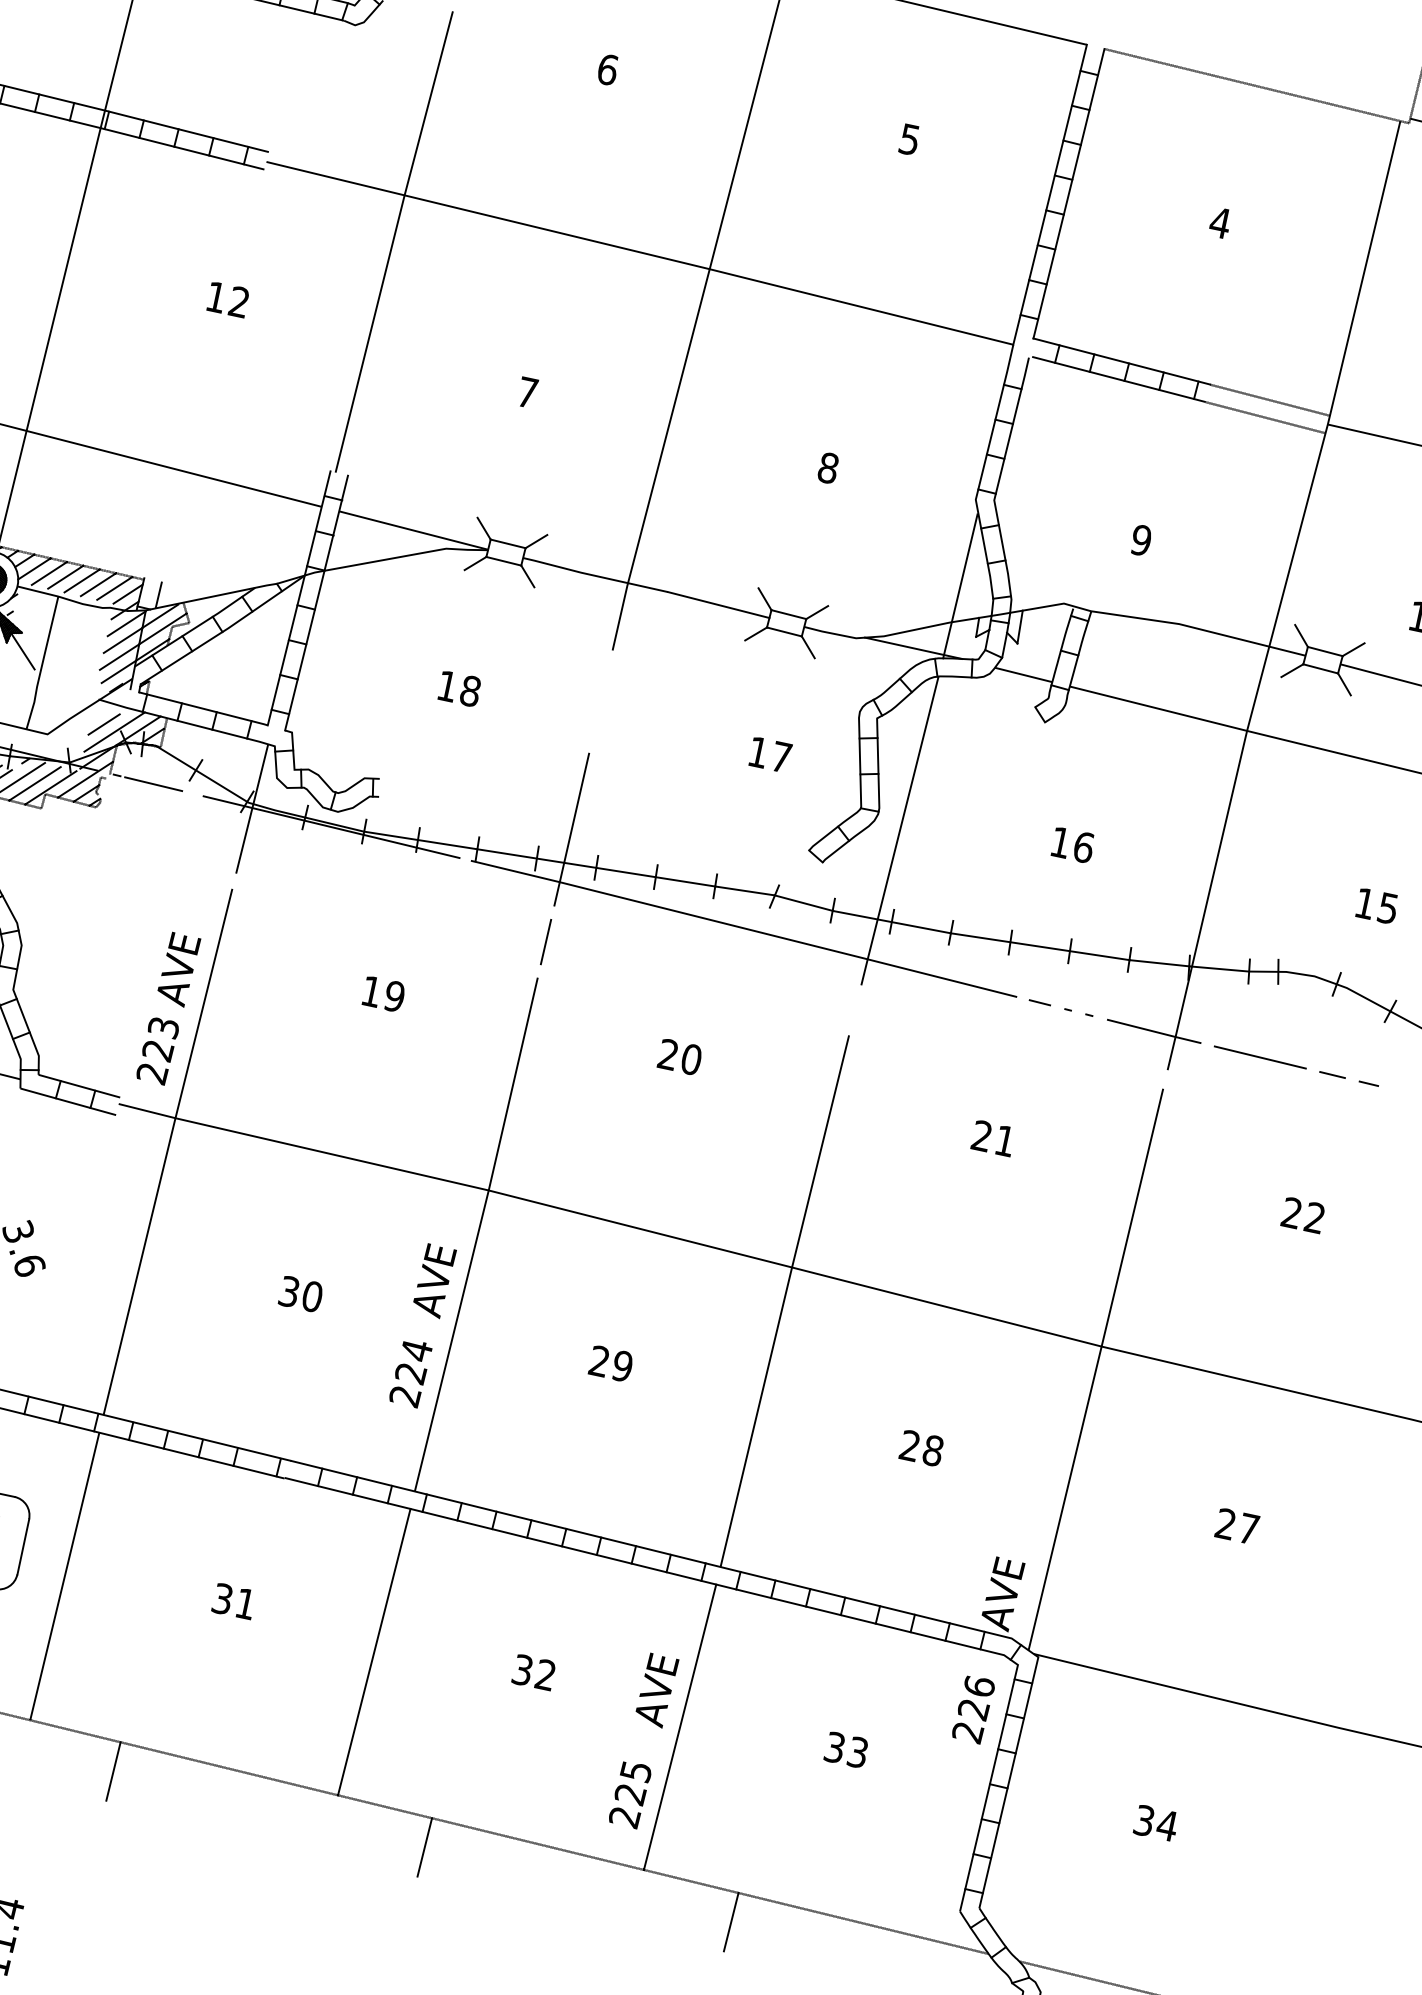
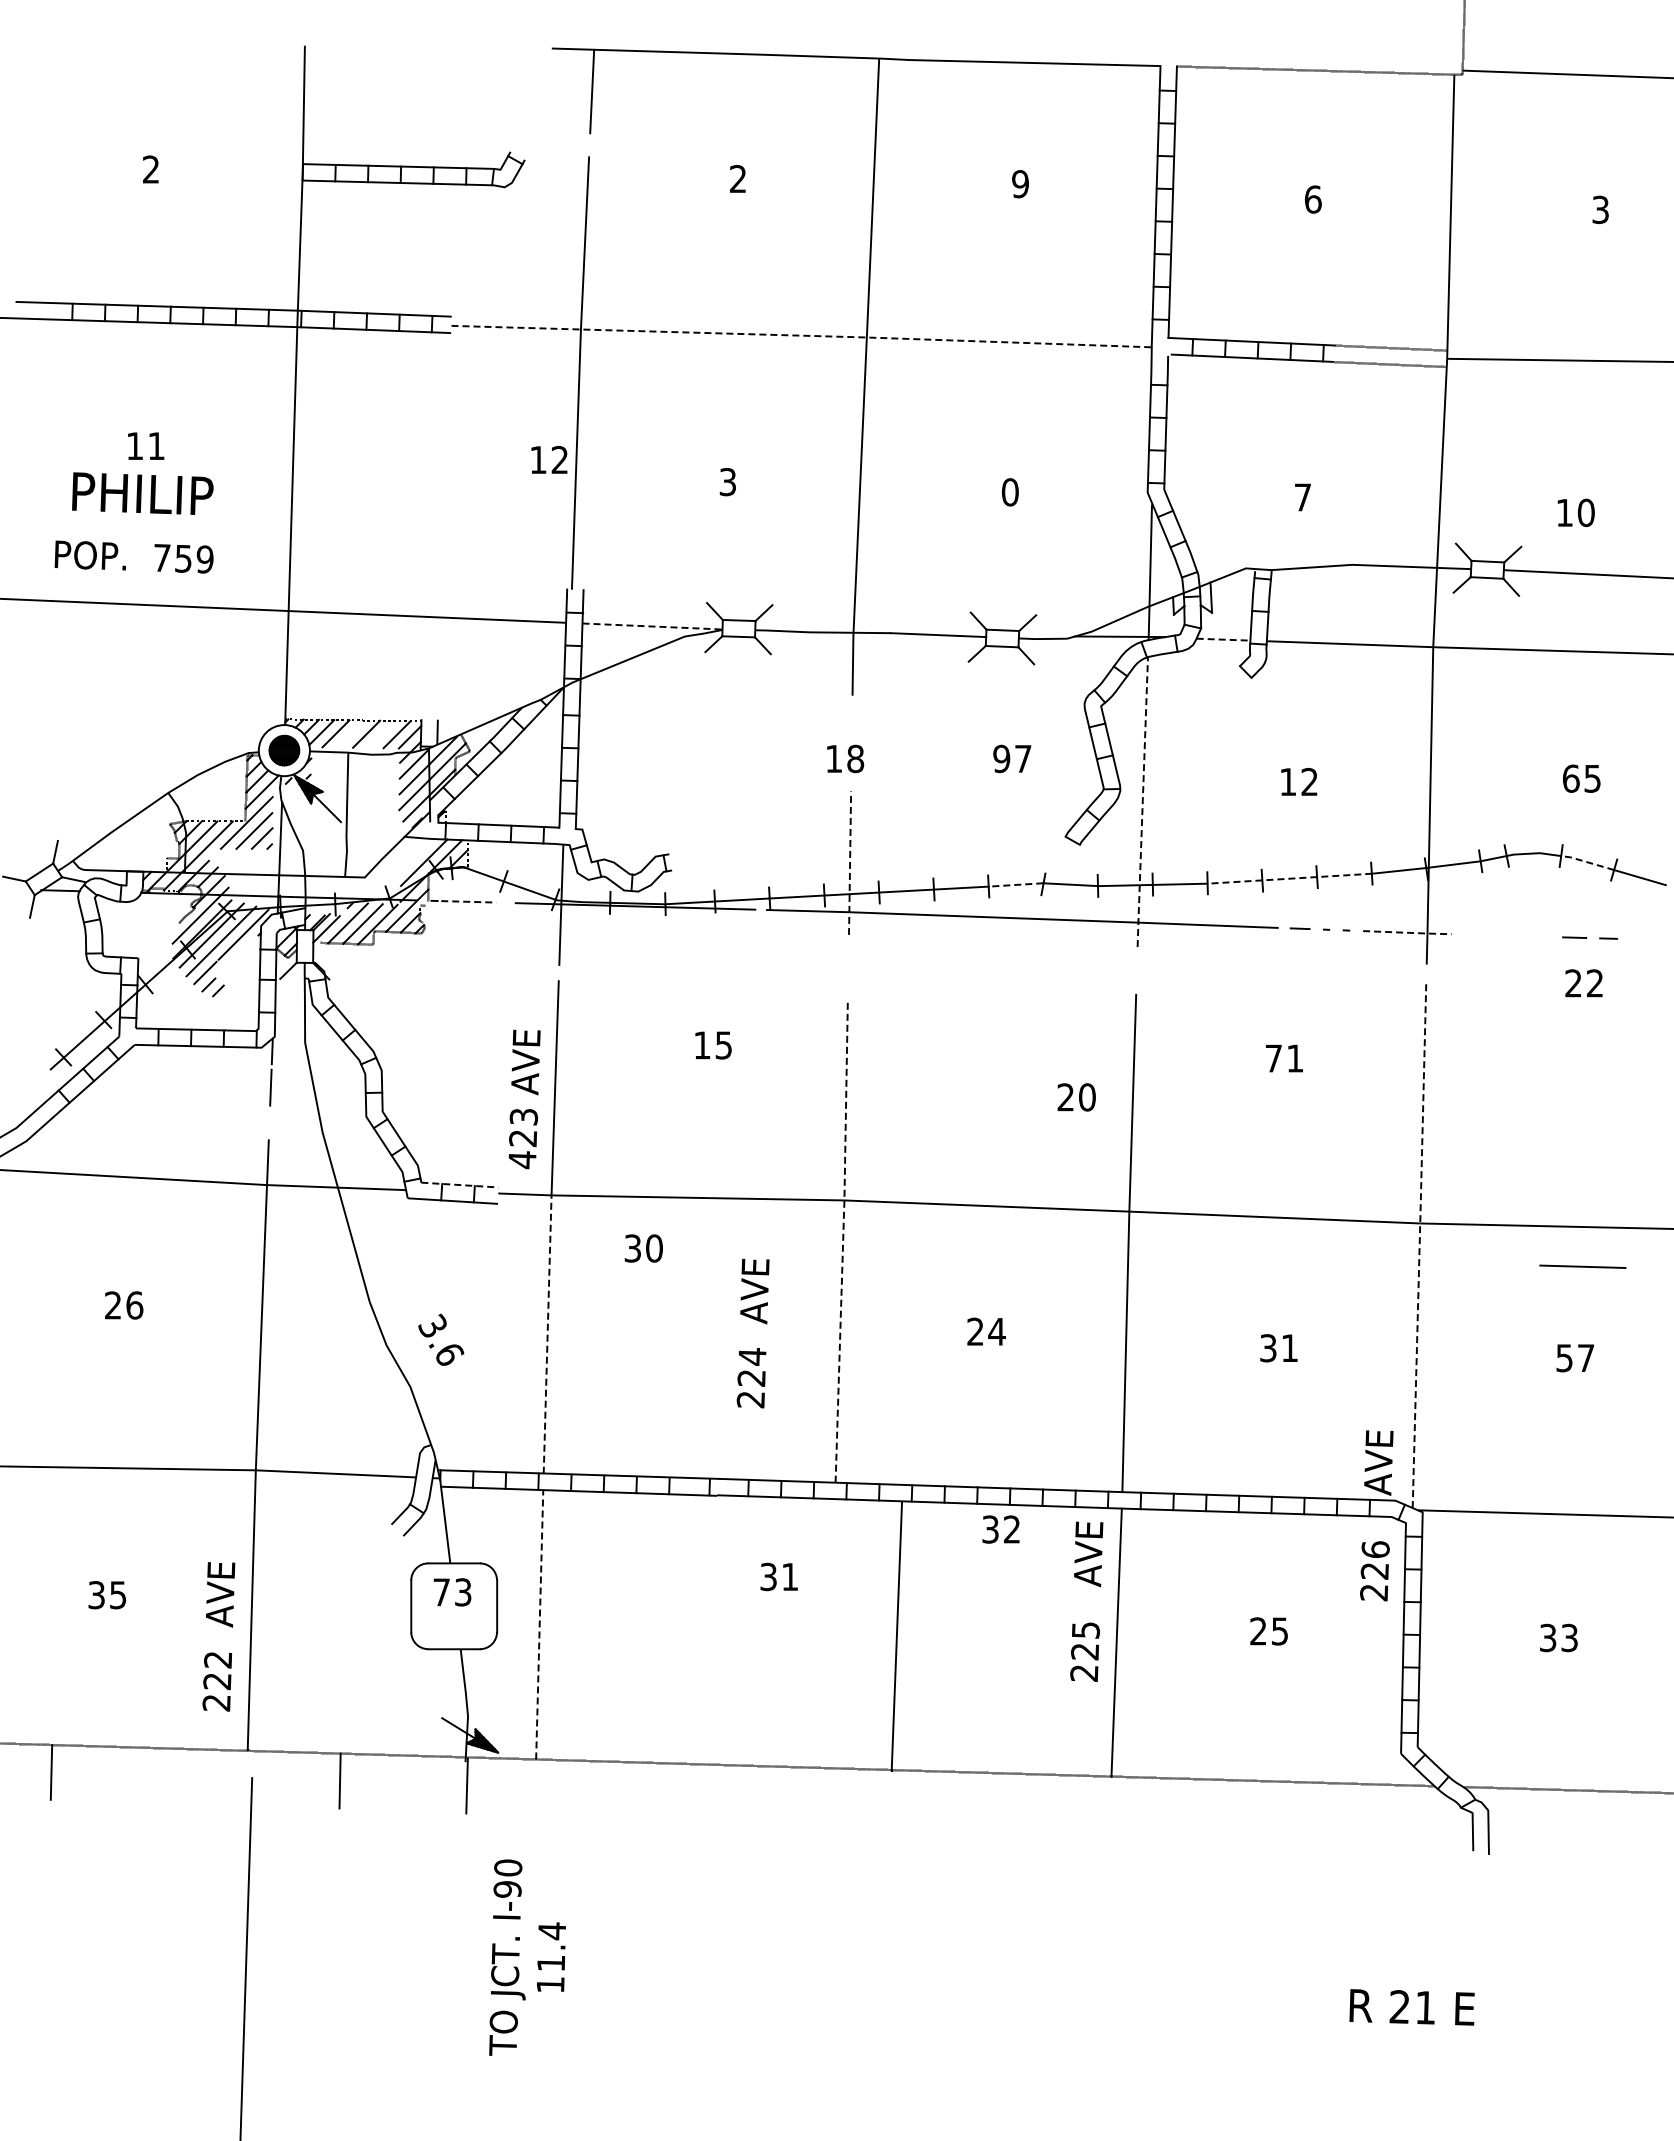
text: (608, 69) -> (738, 178), 6 -> 2
text: (909, 140) -> (1020, 184), 5 -> 9
text: (1220, 222) -> (1313, 199), 4 -> 6
line: (641, 252) -> (802, 335), solid -> dashed
text: (228, 299) -> (549, 459), moved
text: (527, 393) -> (727, 482), 7 -> 3
text: (827, 468) -> (1009, 492), 8 -> 0
line: (414, 530) -> (653, 626), solid -> dashed
text: (1140, 540) -> (1302, 497), 9 -> 7
line: (65, 576) -> (350, 733), removed
line: (98, 584) -> (381, 734), removed
line: (1023, 674) -> (1223, 639), solid -> dashed
text: (459, 688) -> (845, 758), moved
line: (104, 725) -> (413, 858), removed
text: (758, 751) -> (1001, 758), 17 -> 97
line: (153, 783) -> (468, 901), solid -> dashed
line: (572, 830) -> (850, 863), solid -> dashed
line: (899, 831) -> (1142, 802), solid -> dashed
text: (1083, 846) -> (1309, 781), 16 -> 12
line: (744, 890) -> (1015, 884), solid -> dashed
text: (1364, 903) -> (1570, 778), 15 -> 65
line: (546, 941) -> (848, 967), removed
line: (1040, 946) -> (1289, 878), solid -> dashed
text: (394, 996) -> (723, 1045), 19 -> 15
line: (1362, 997) -> (1586, 862), solid -> dashed
line: (1155, 1031) -> (1408, 932), solid -> dashed
text: (679, 1057) -> (1076, 1097), moved
line: (1259, 1057) -> (1582, 1266), moved
text: (152, 1074) -> (522, 1160), 223 -> 423
line: (78, 1086) -> (459, 1185), solid -> dashed
text: (981, 1135) -> (1273, 1058), 21 -> 71
text: (1302, 1215) -> (1583, 983), moved
line: (478, 1234) -> (843, 1241), solid -> dashed
line: (139, 1266) -> (547, 1334), solid -> dashed
text: (300, 1294) -> (643, 1248), moved
text: (421, 1325) -> (752, 1333), moved
text: (622, 1365) -> (996, 1331), 29 -> 24
line: (1096, 1368) -> (1419, 1244), solid -> dashed
text: (922, 1448) -> (1279, 1348), 28 -> 31
text: (1225, 1524) -> (1564, 1358), 27 -> 57
line: (64, 1576) -> (539, 1624), solid -> dashed
text: (233, 1600) -> (778, 1576), moved
line: (373, 1651) -> (896, 1636), moved
text: (533, 1672) -> (1000, 1529), moved
text: (643, 1740) -> (1086, 1601), moved
text: (846, 1750) -> (1269, 1631), 33 -> 25
line: (113, 1770) -> (619, 1788), removed
text: (1167, 1825) -> (1569, 1637), 34 -> 33
line: (424, 1846) -> (911, 1797), removed
line: (731, 1922) -> (1199, 1806), removed

